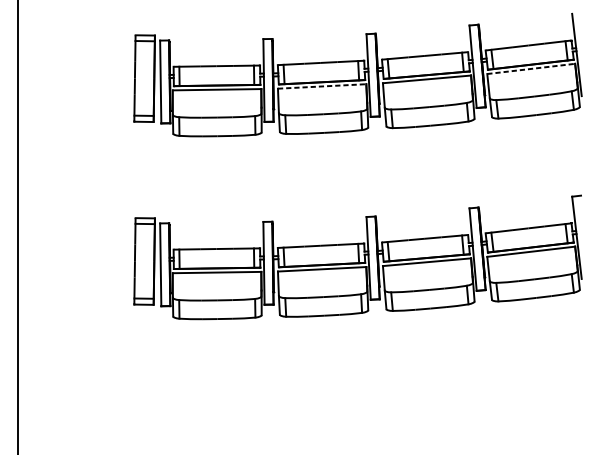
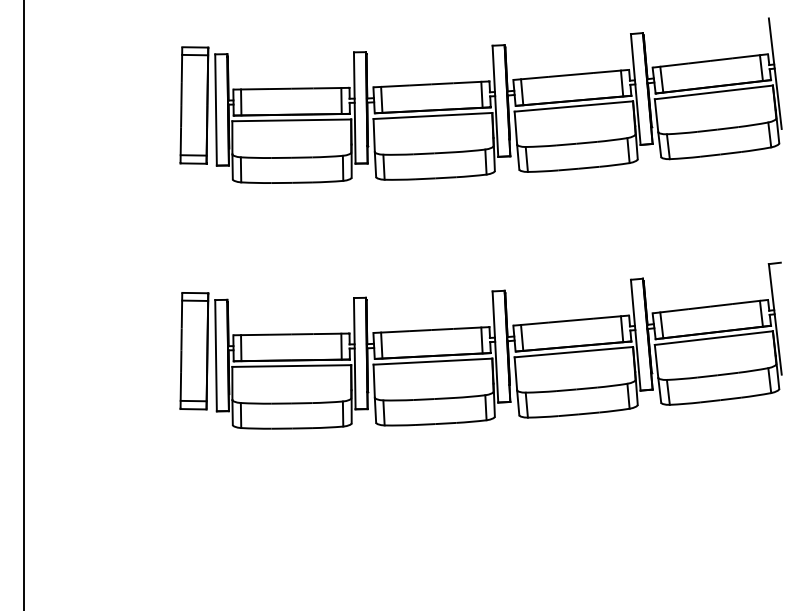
line: (531, 68) -> (714, 92), dashed -> solid
line: (322, 86) -> (433, 115), dashed -> solid

